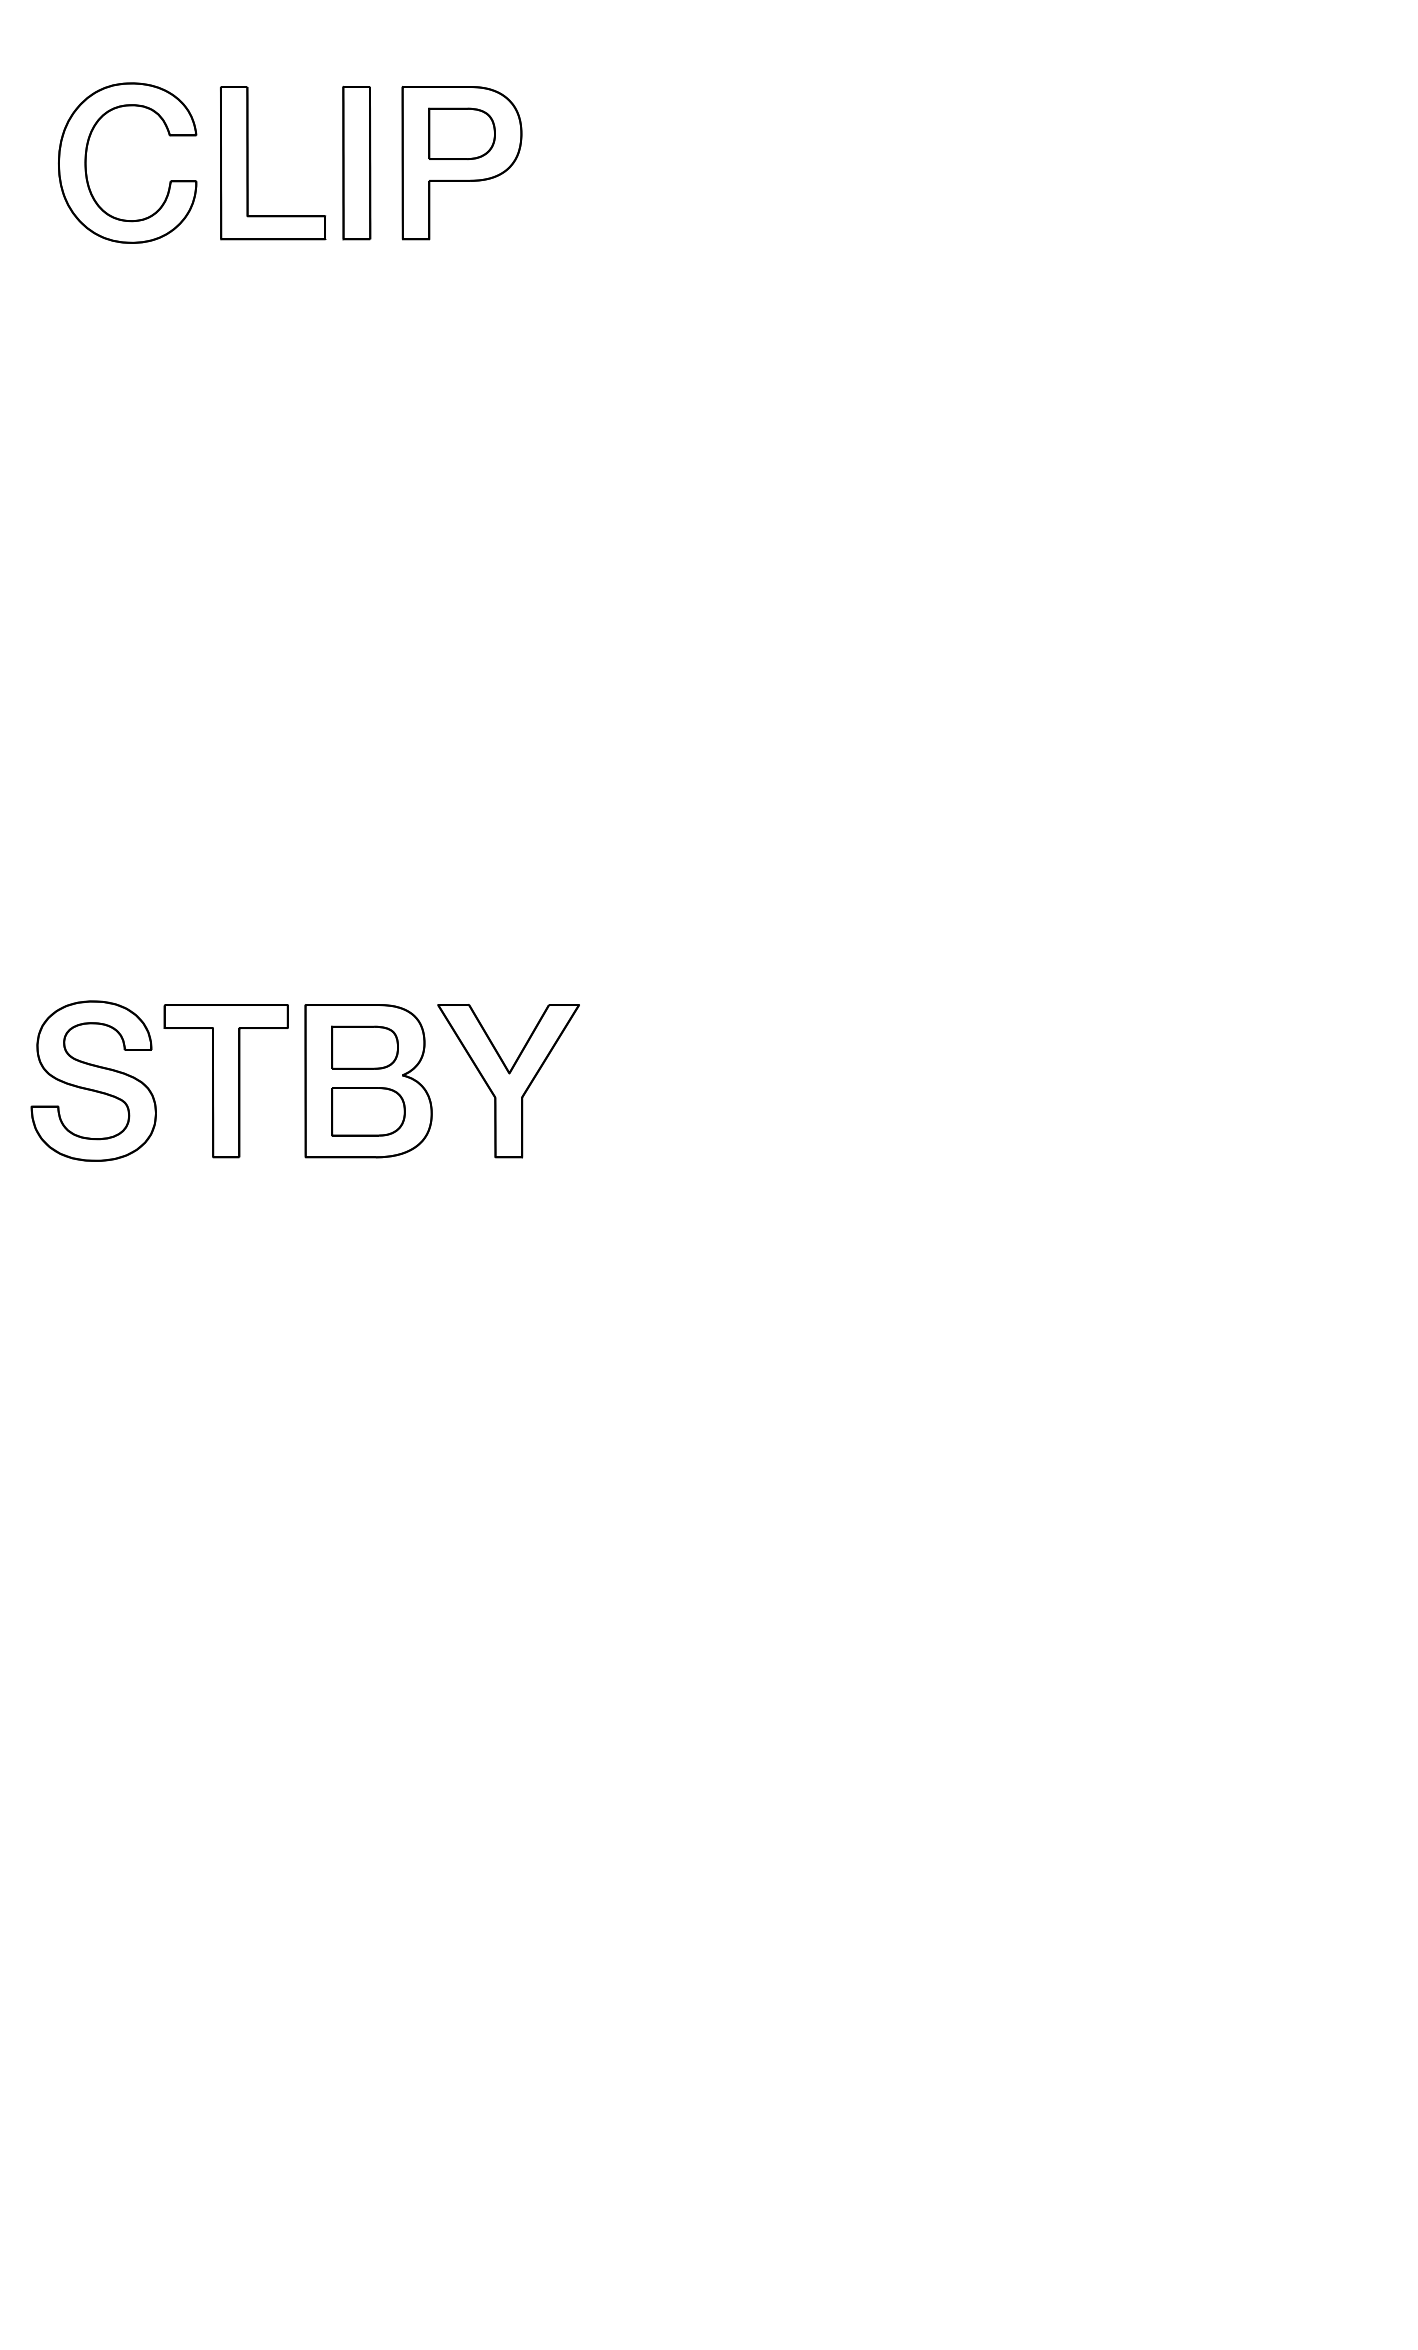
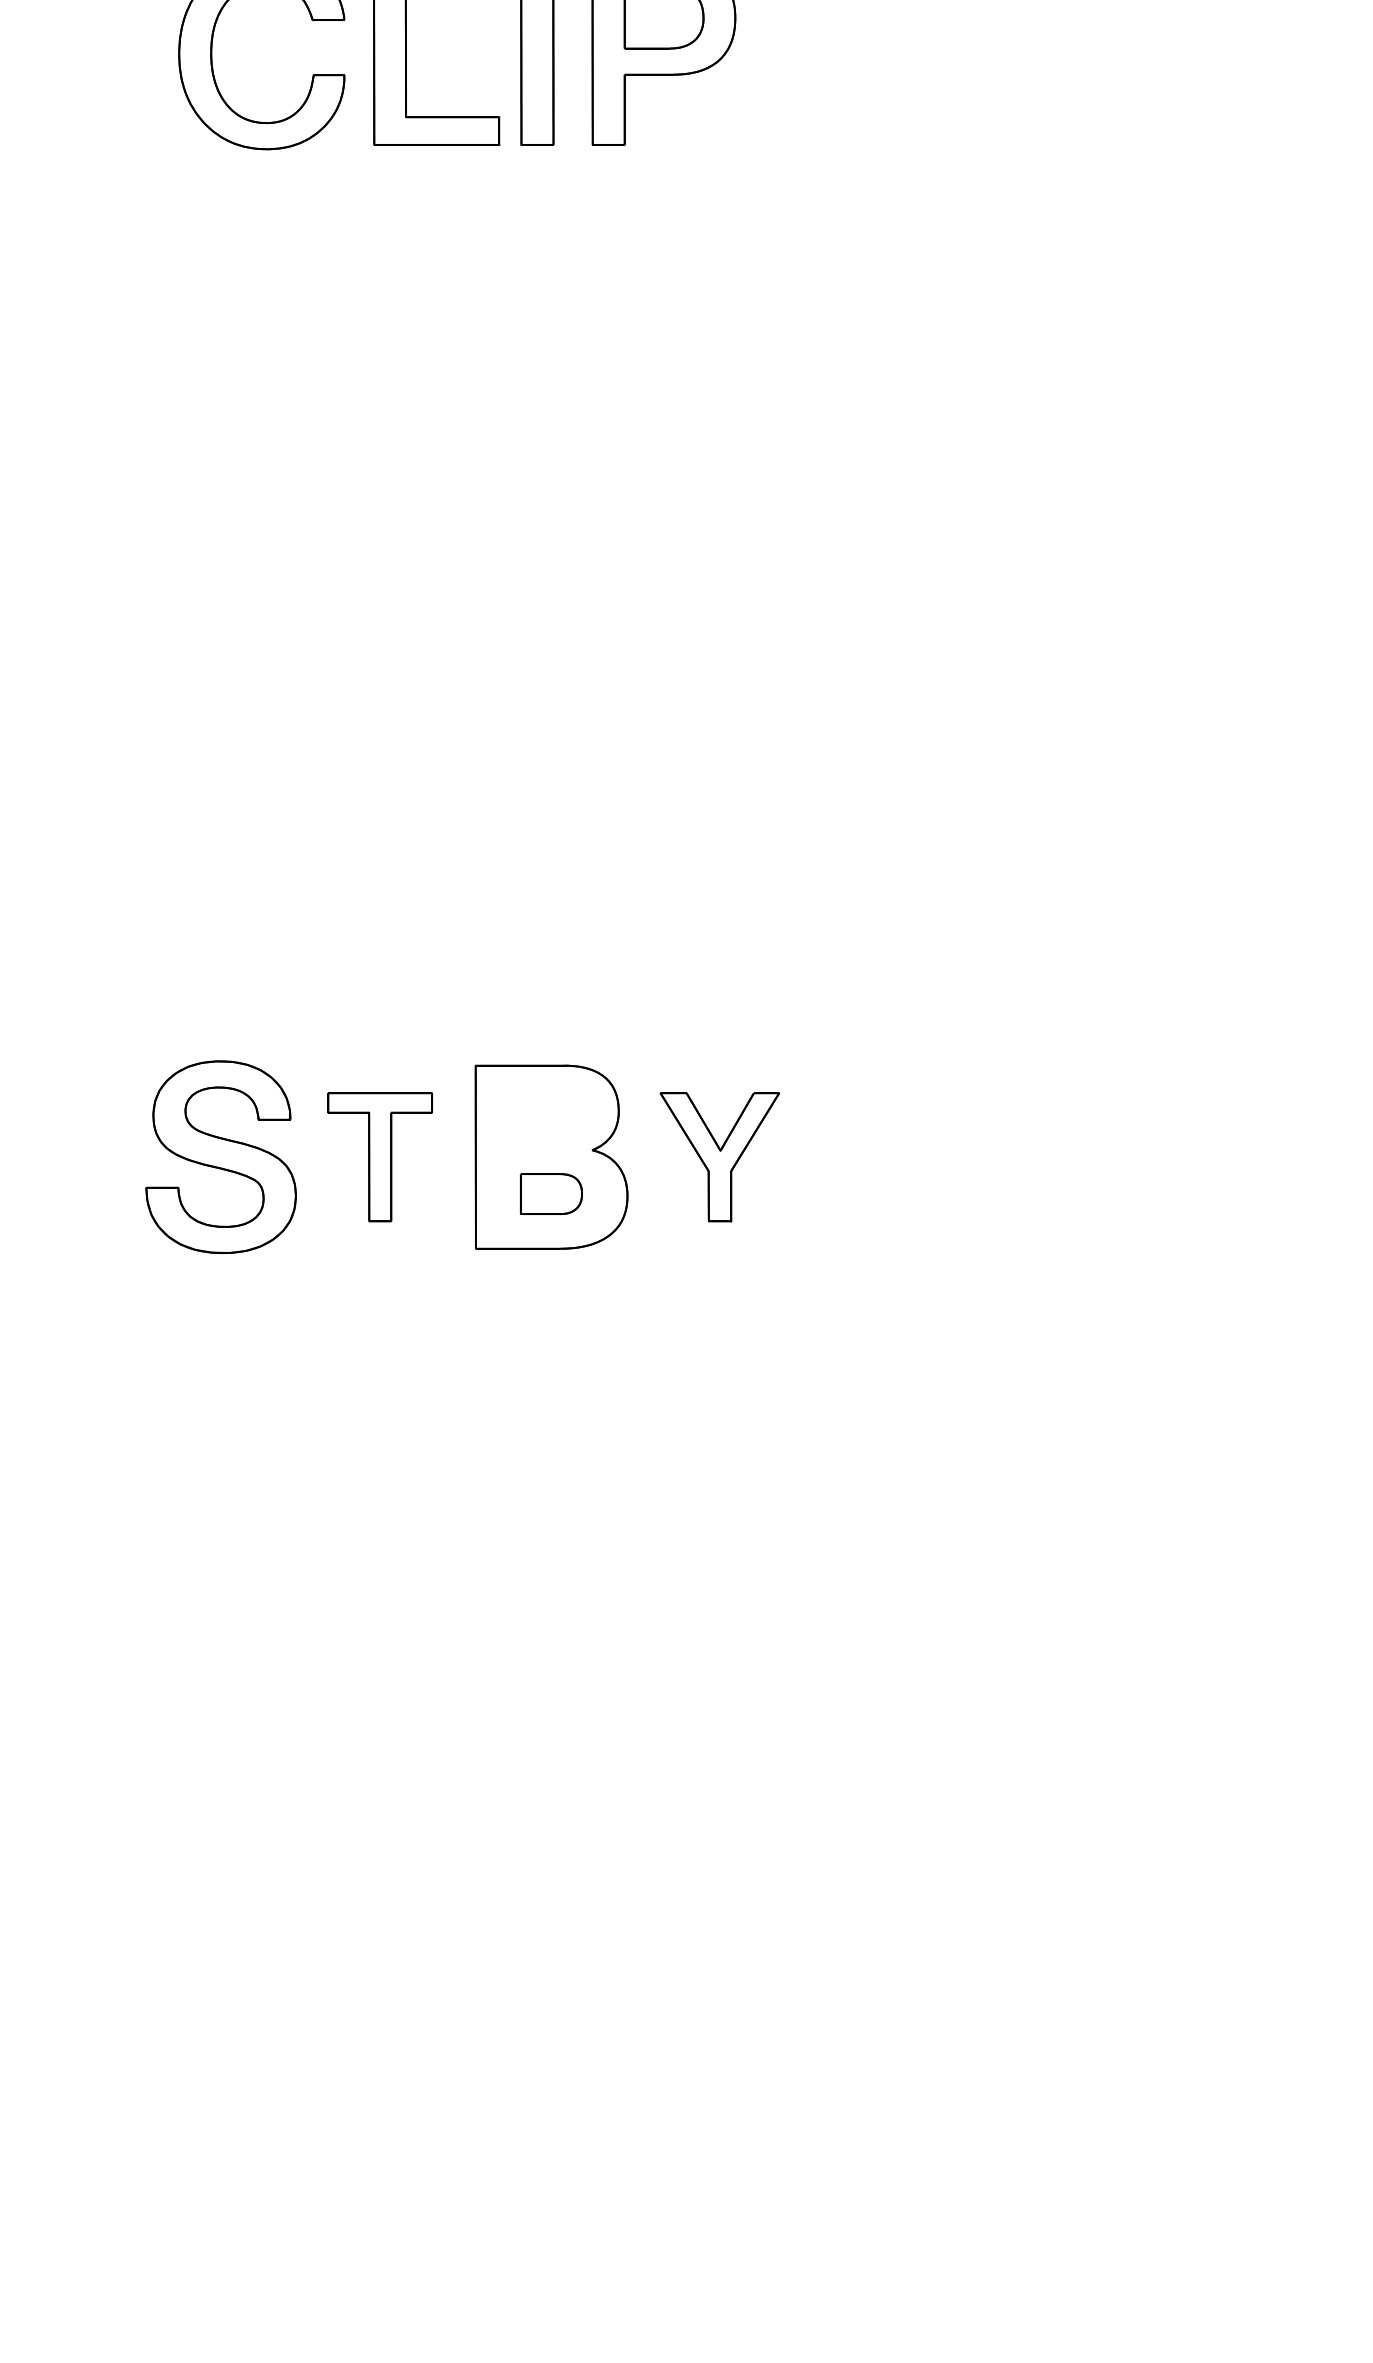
part: (364, 1047) -> (546, 1116), removed
part: (225, 1081) -> (379, 1157), size x0.7
part: (508, 1081) -> (719, 1157), size x0.7
part: (368, 1111) -> (551, 1193), size x0.7

